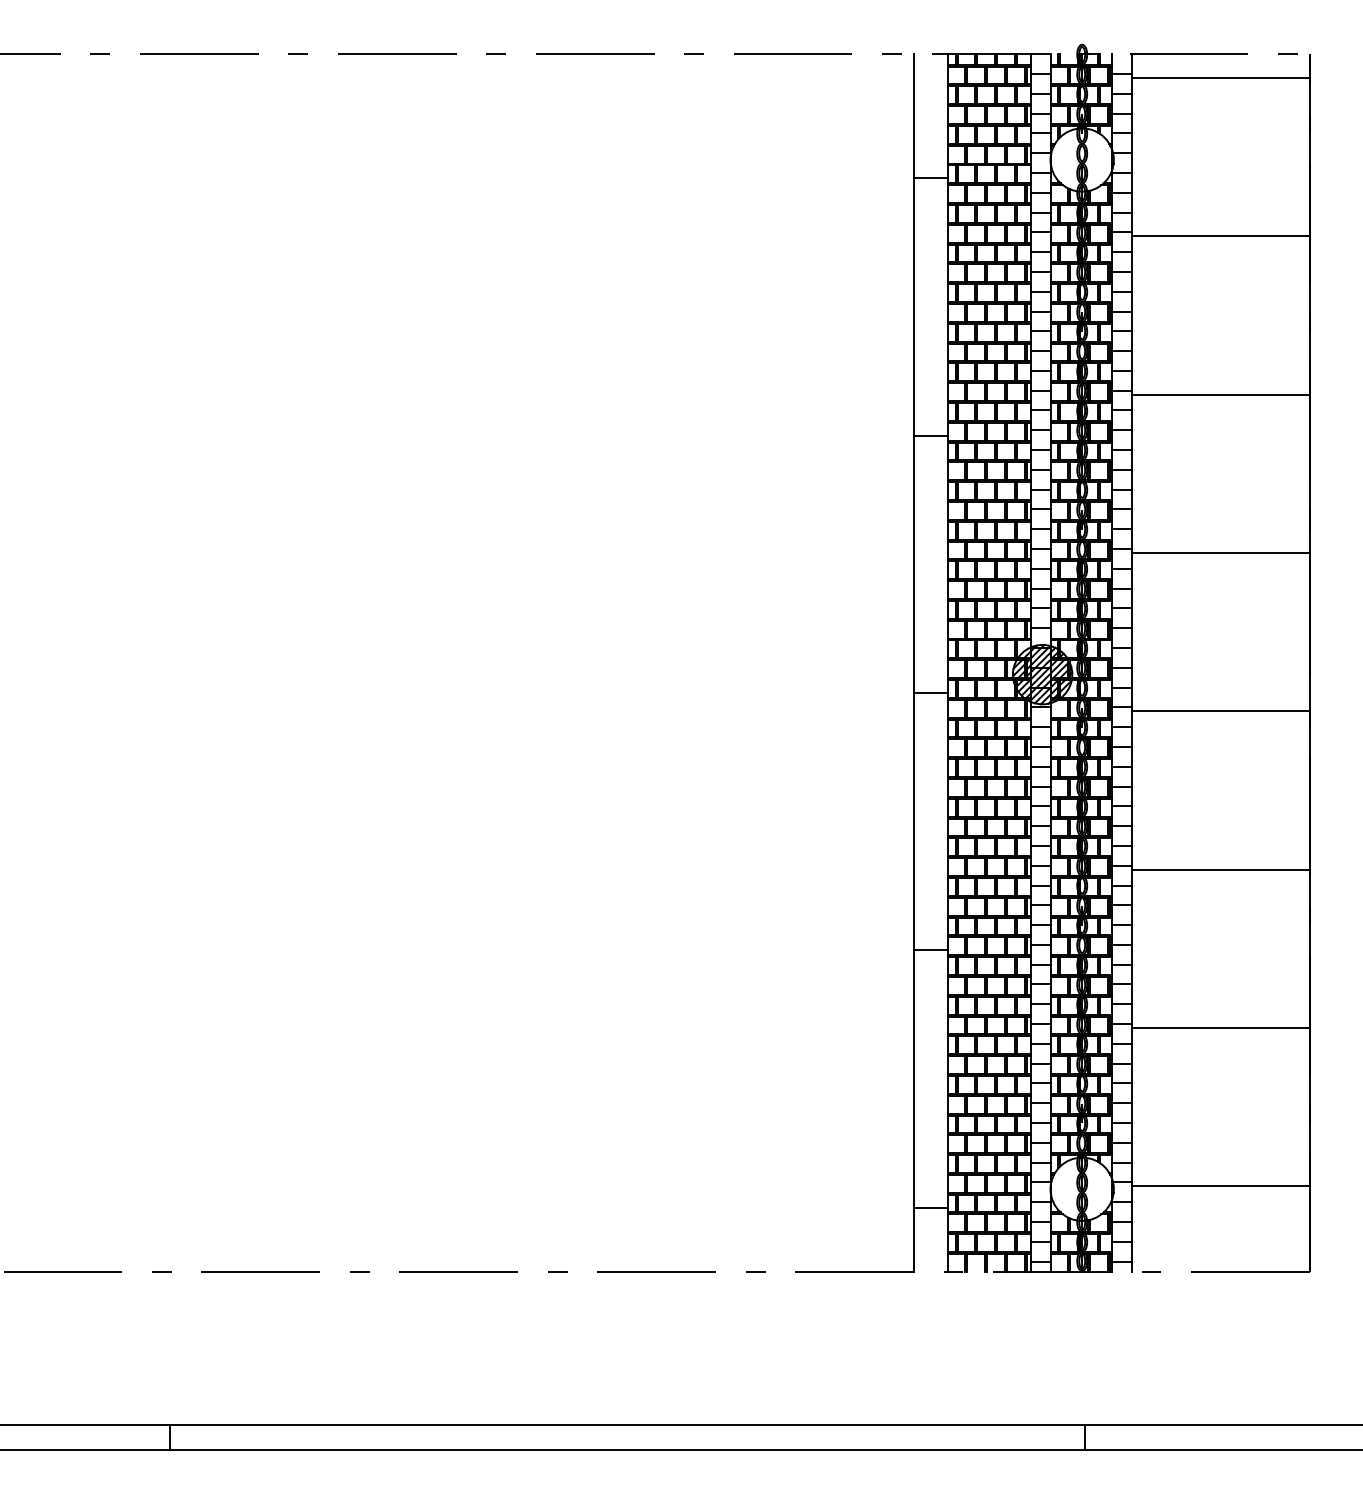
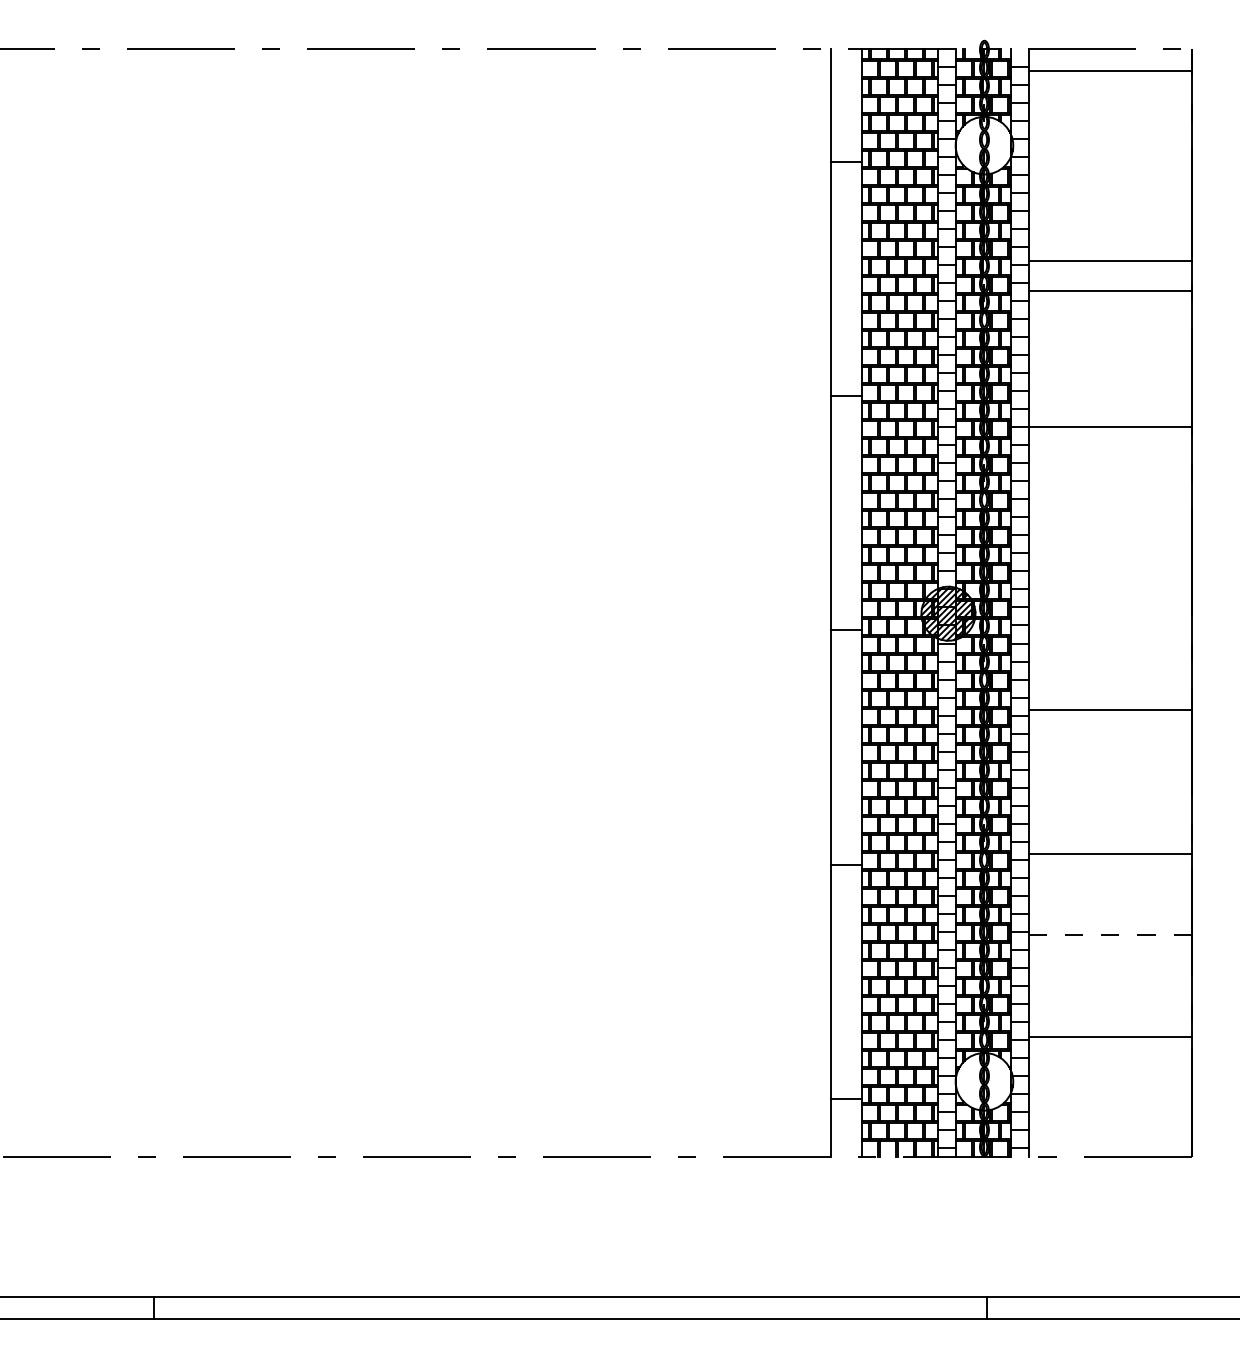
line: (1220, 235) -> (1110, 260), moved
line: (1220, 394) -> (1110, 290), moved
line: (1220, 552) -> (1110, 426), moved
line: (1220, 710) -> (1110, 709), moved
line: (1220, 870) -> (1110, 854), moved
line: (1220, 1028) -> (1110, 935), solid -> dashed
line: (1220, 1186) -> (1110, 1037), moved

